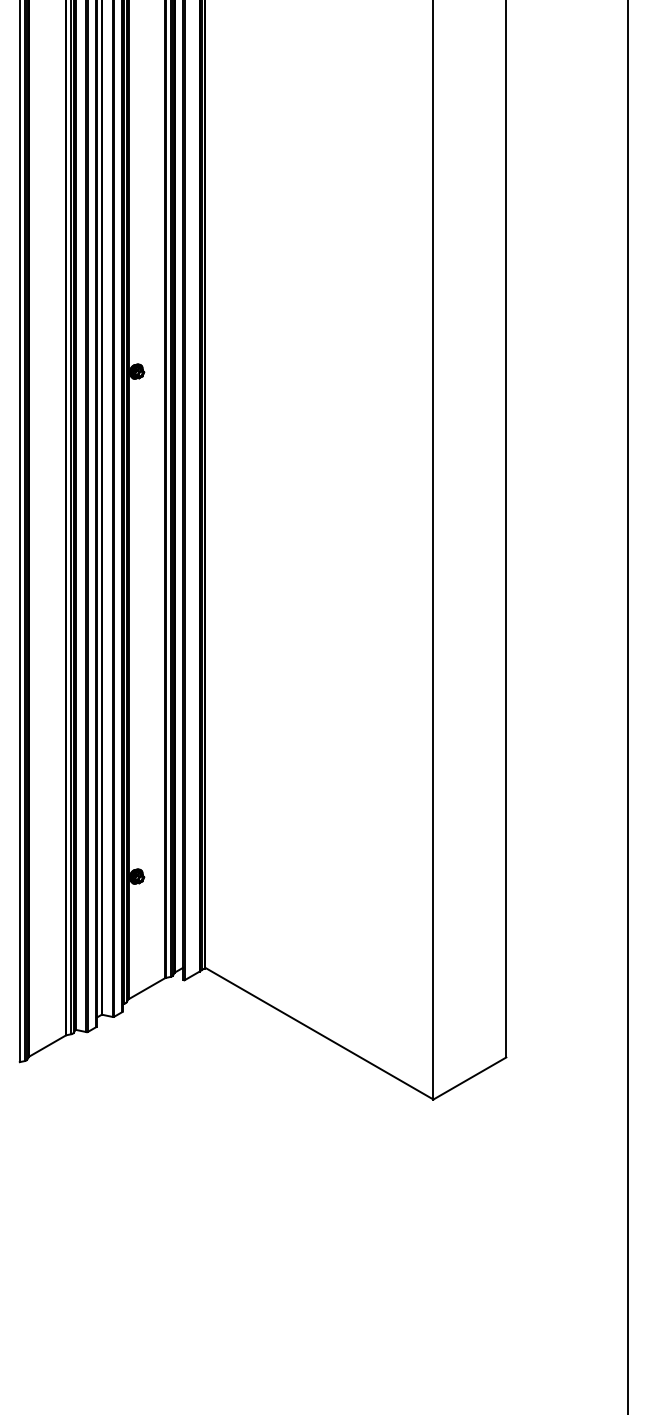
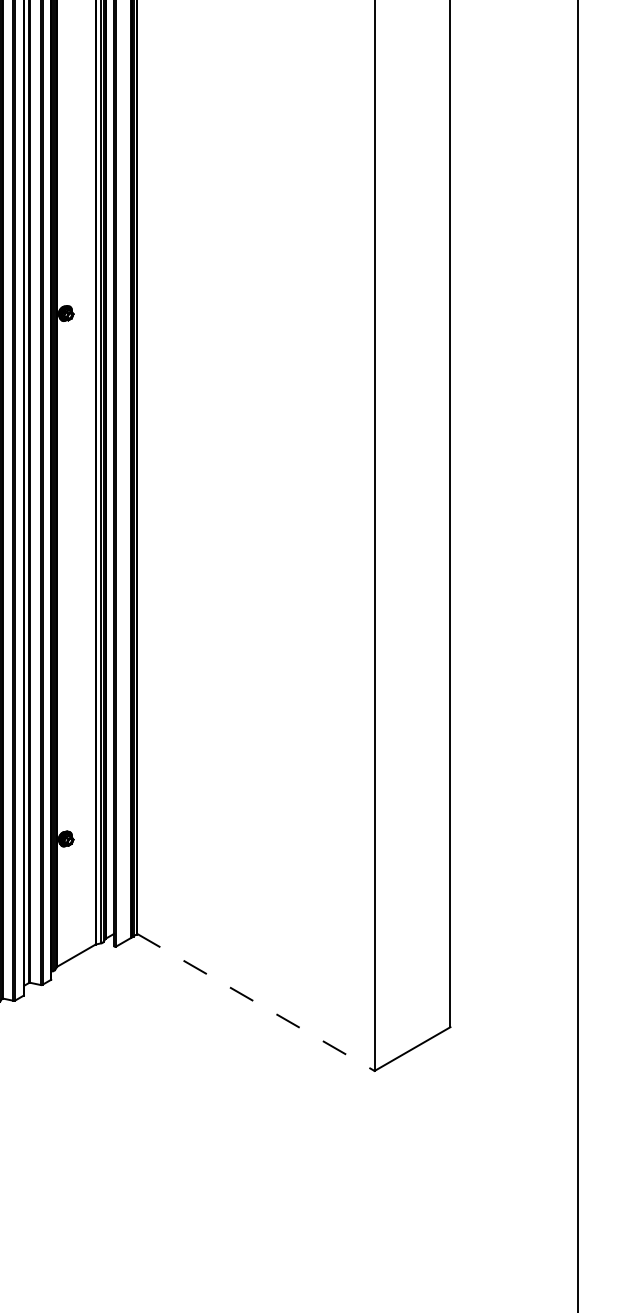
line: (319, 1033) -> (256, 1002), solid -> dashed

